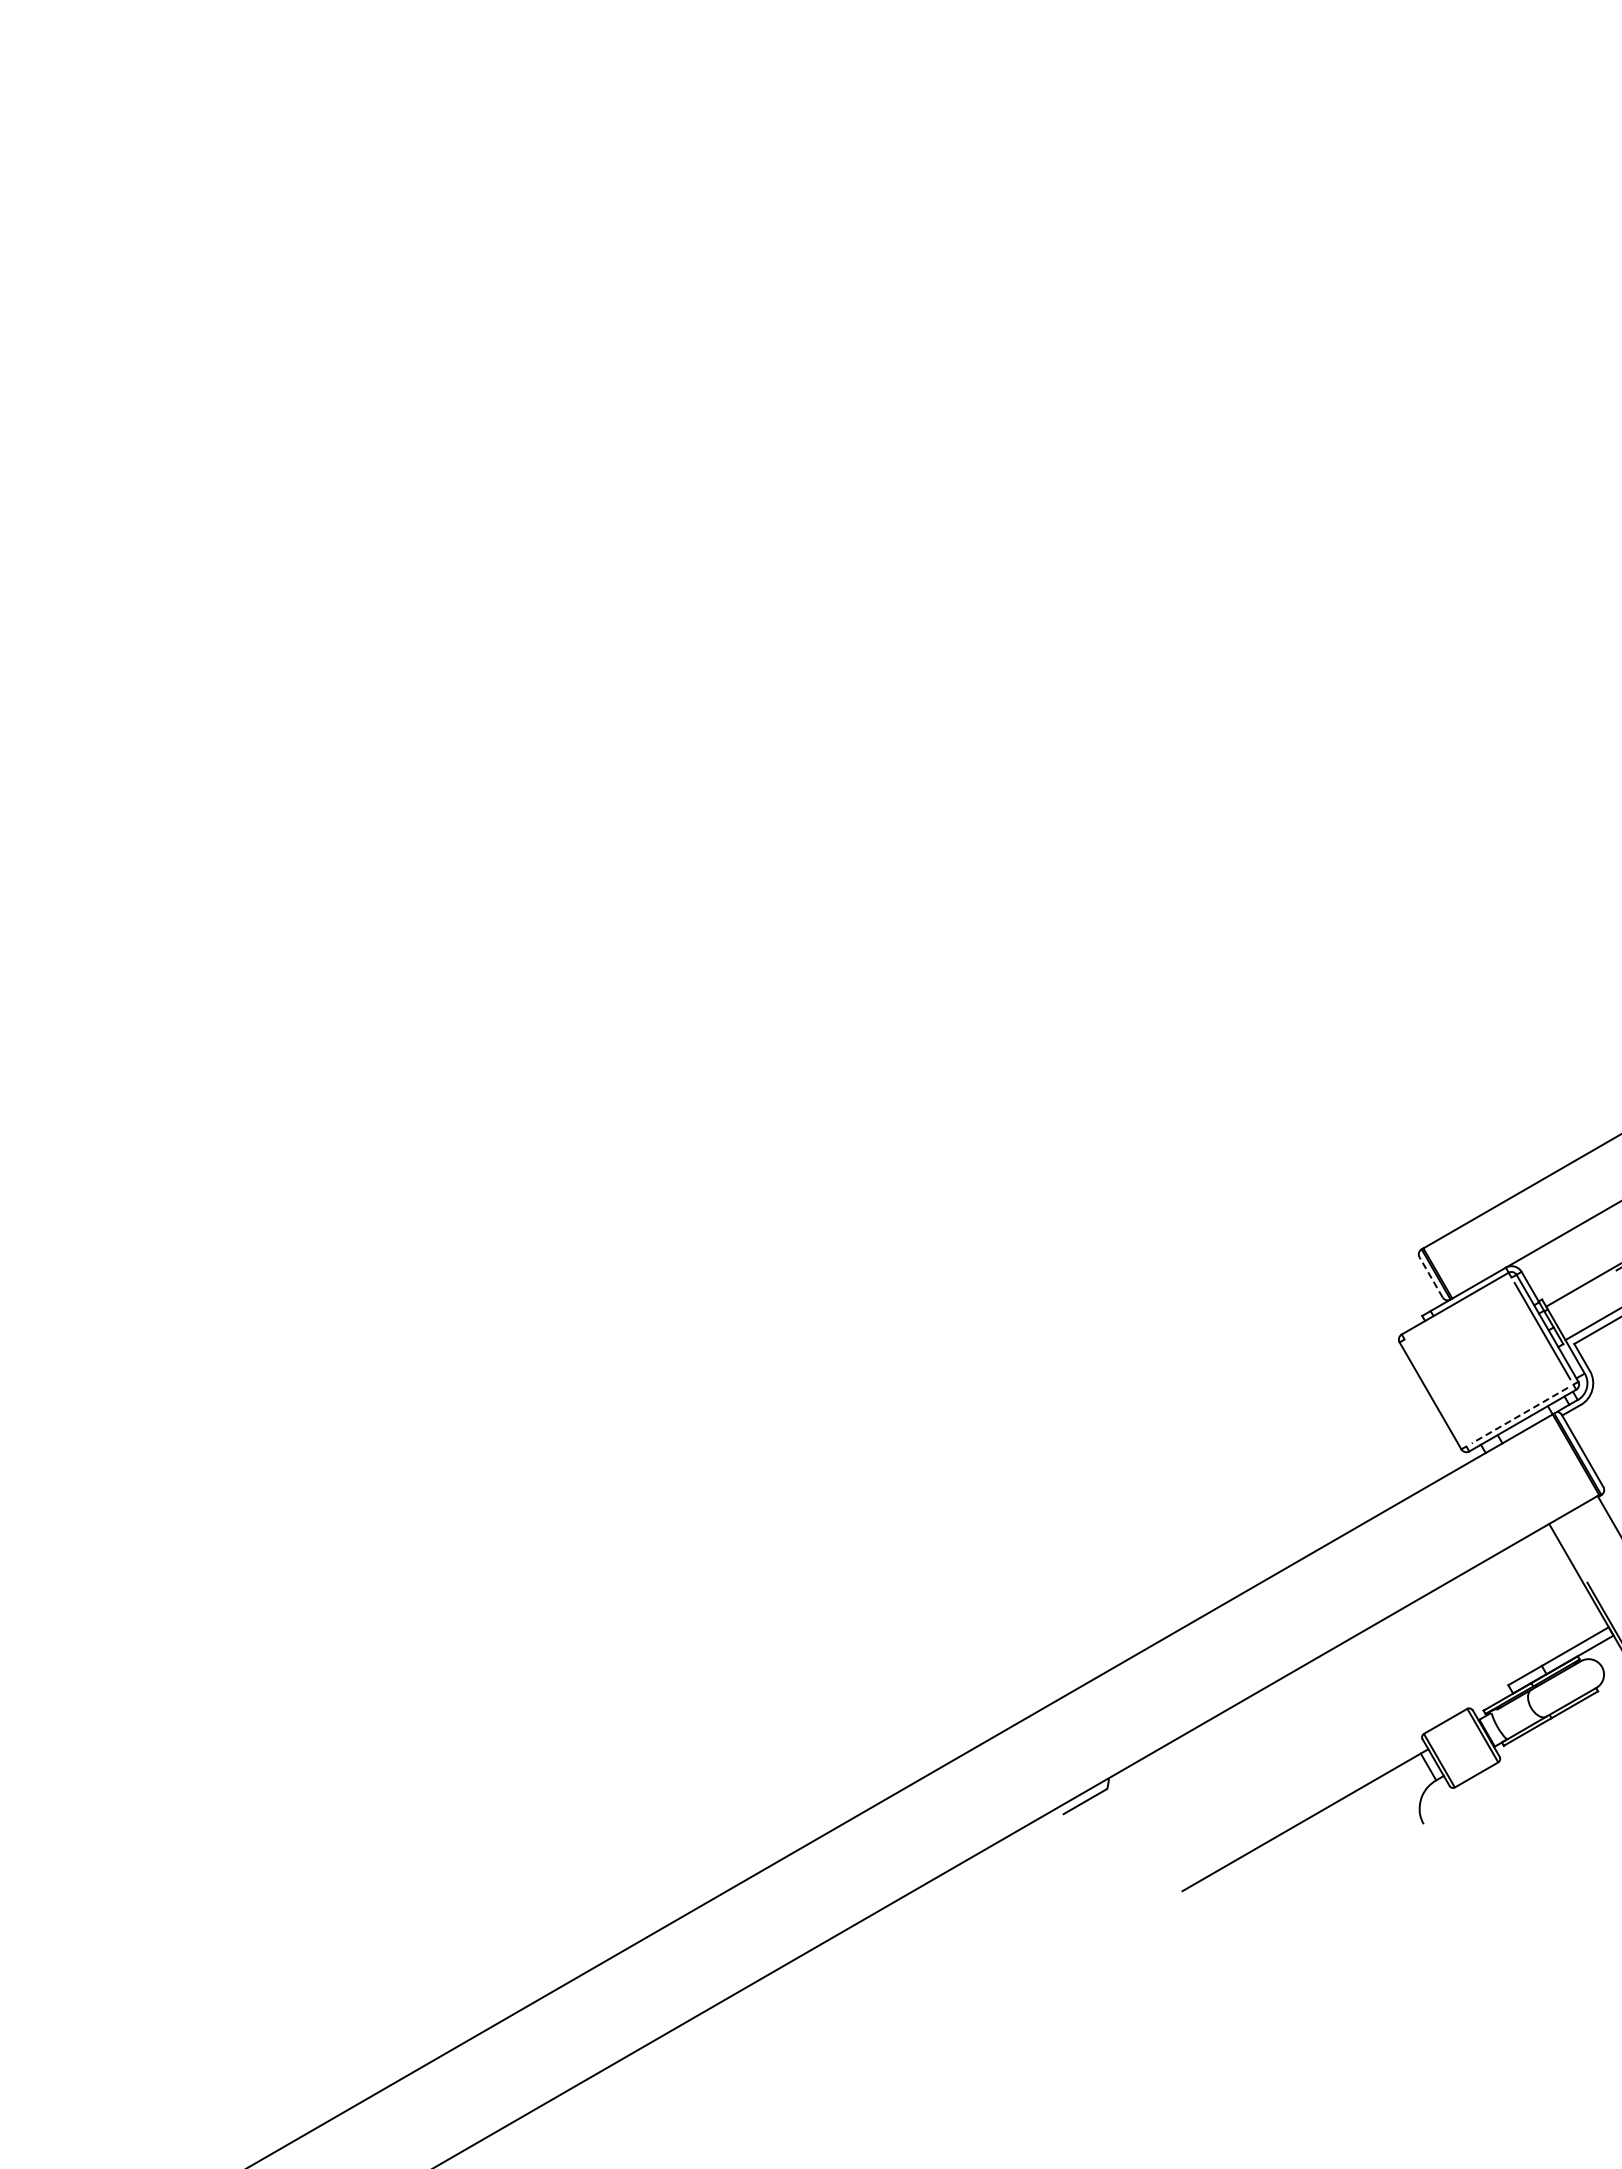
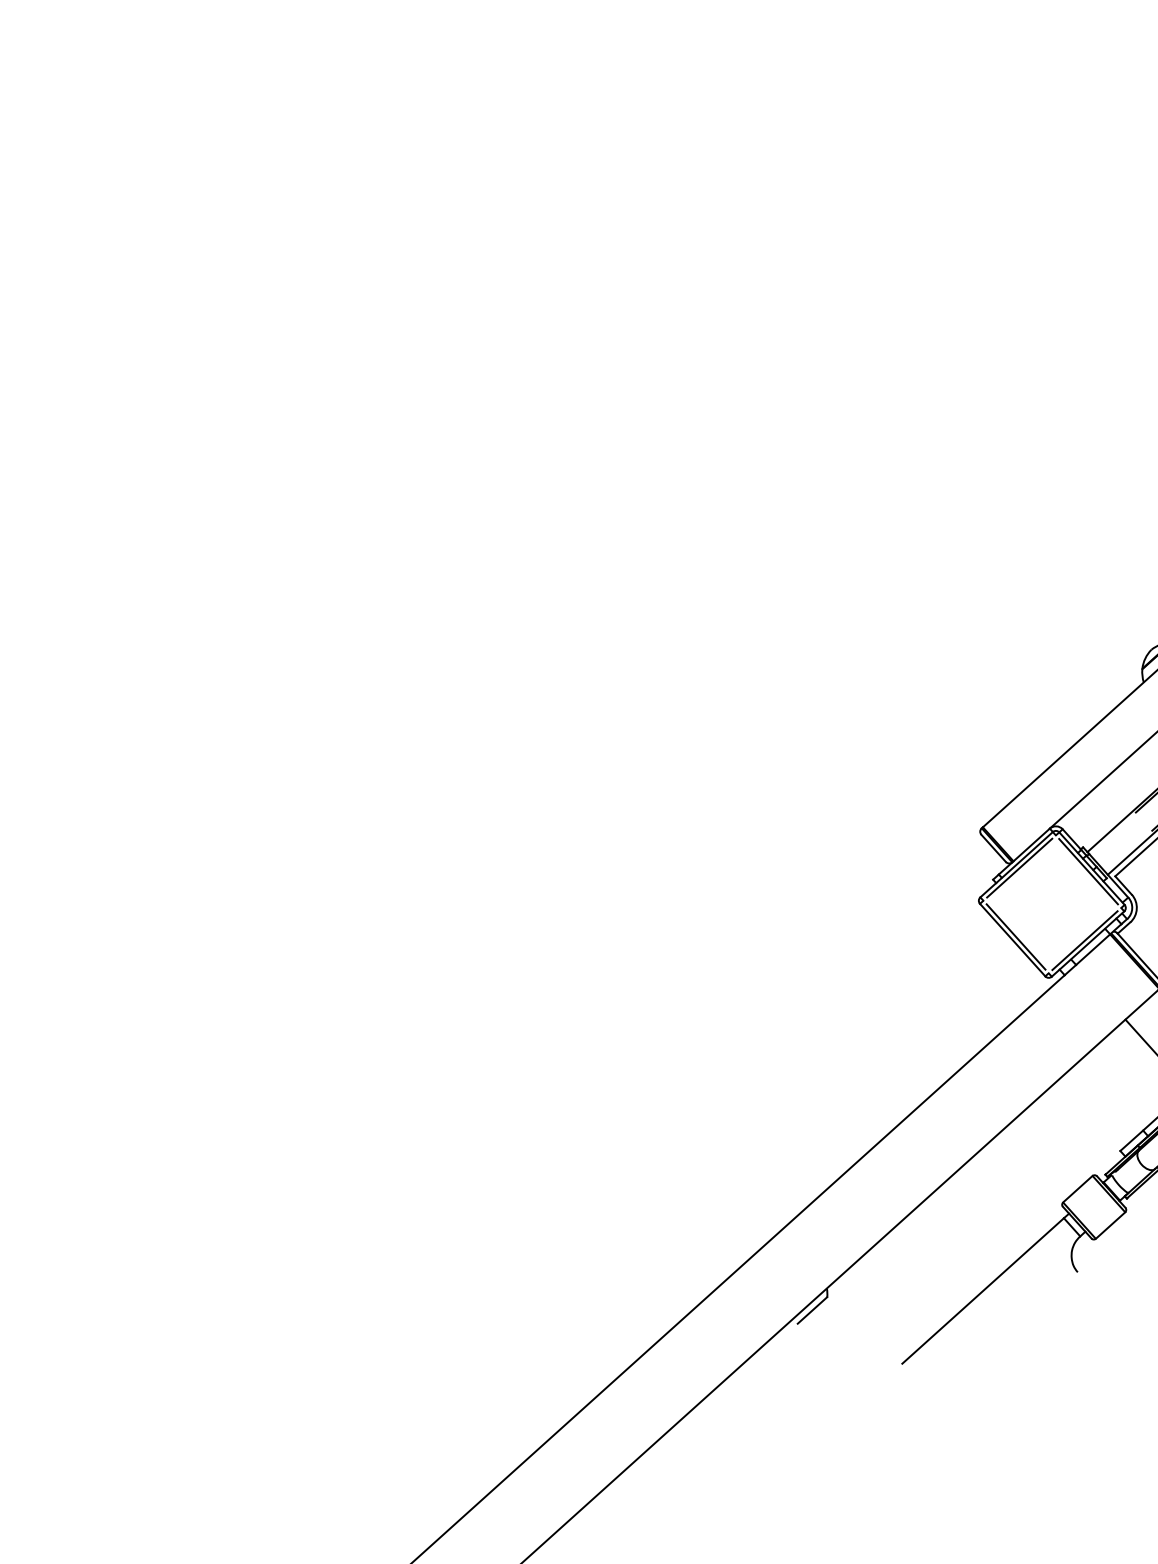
line: (1430, 1276) -> (993, 847), dashed -> solid
line: (1458, 1308) -> (1019, 867), added
line: (1435, 1392) -> (1015, 936), added
line: (1519, 1415) -> (1084, 940), dashed -> solid

